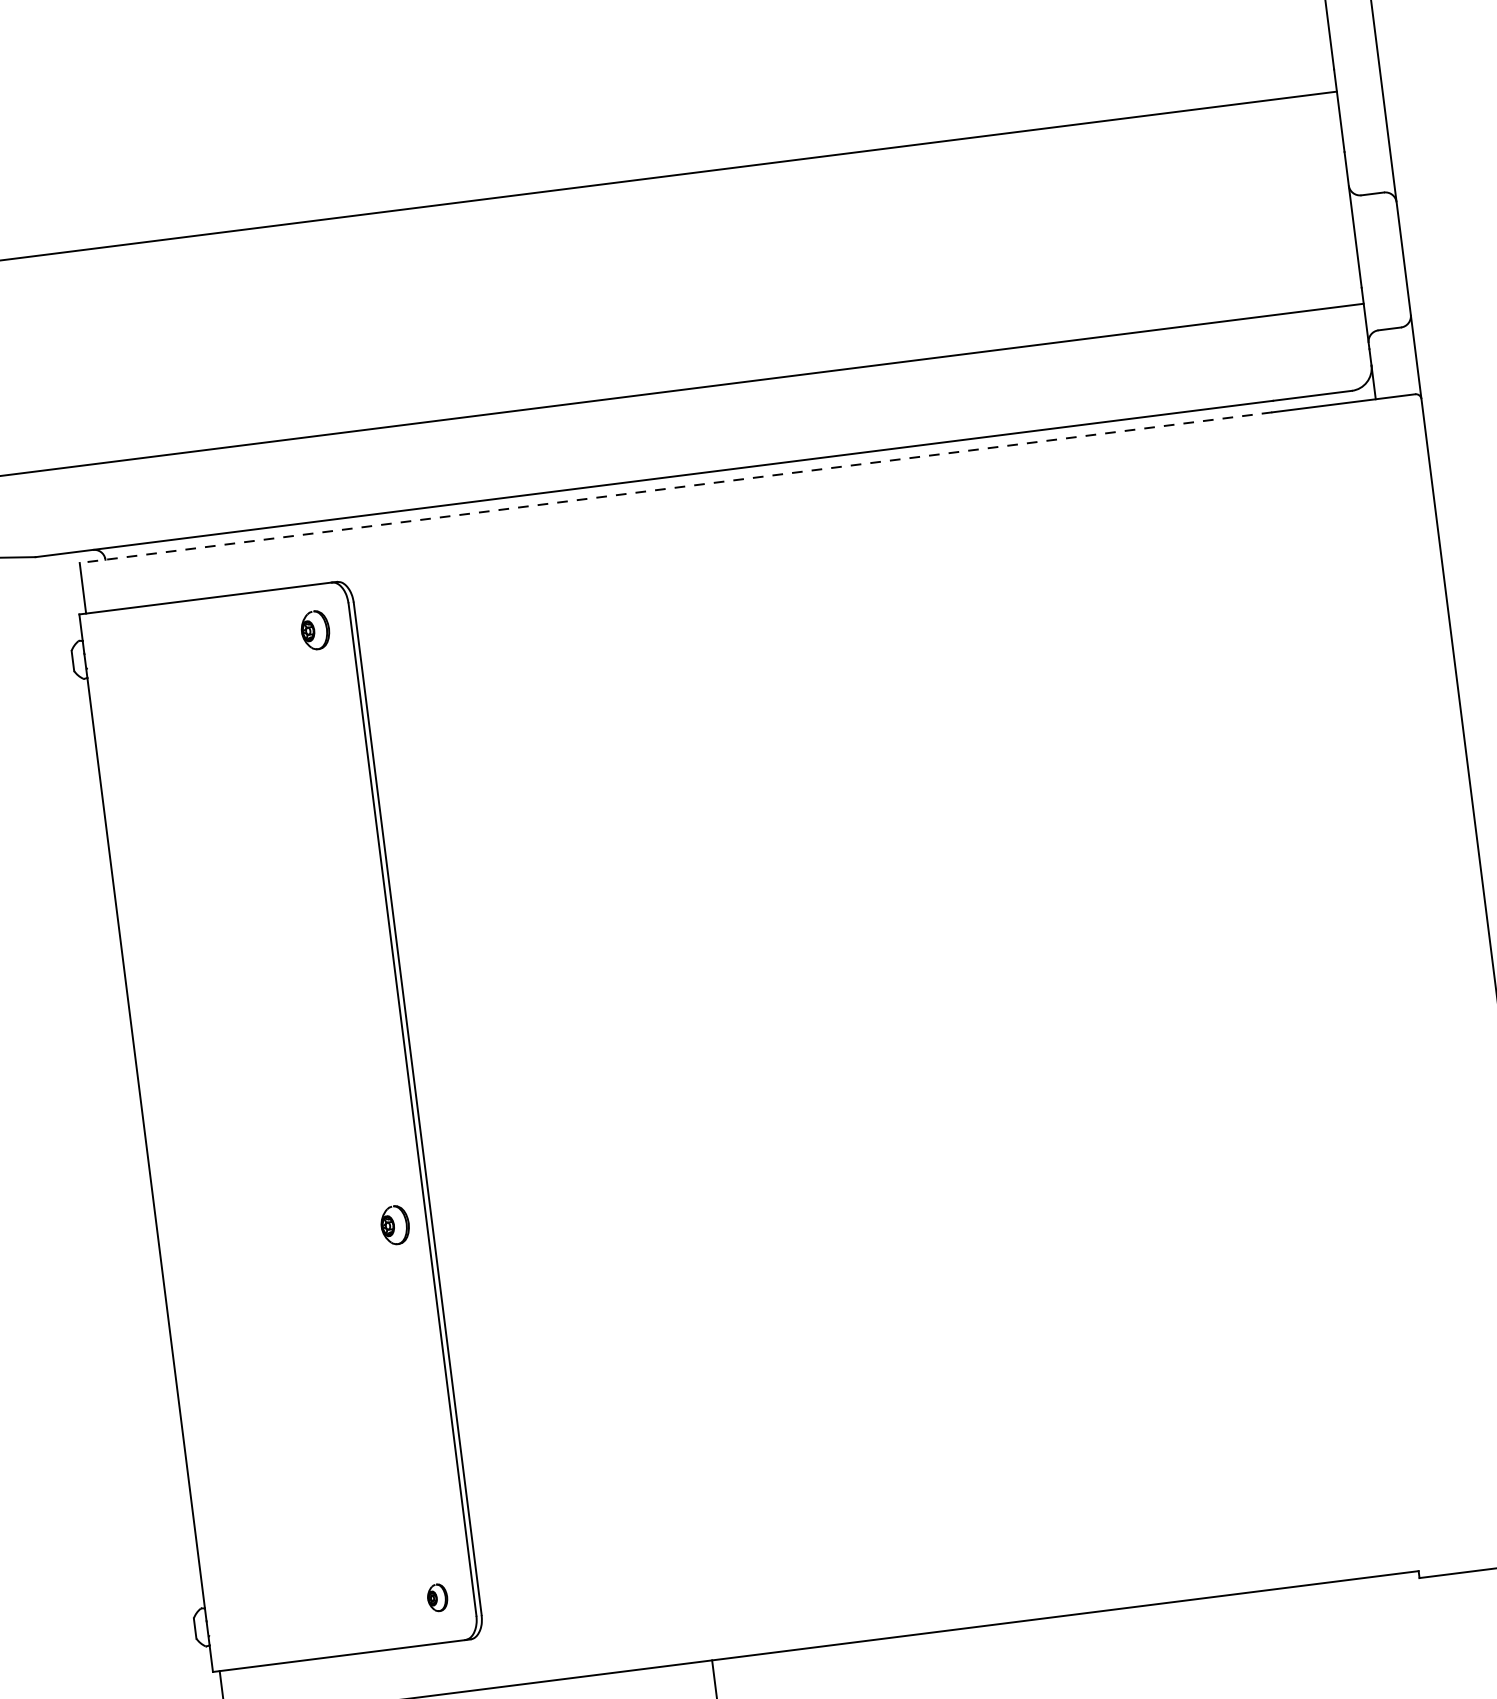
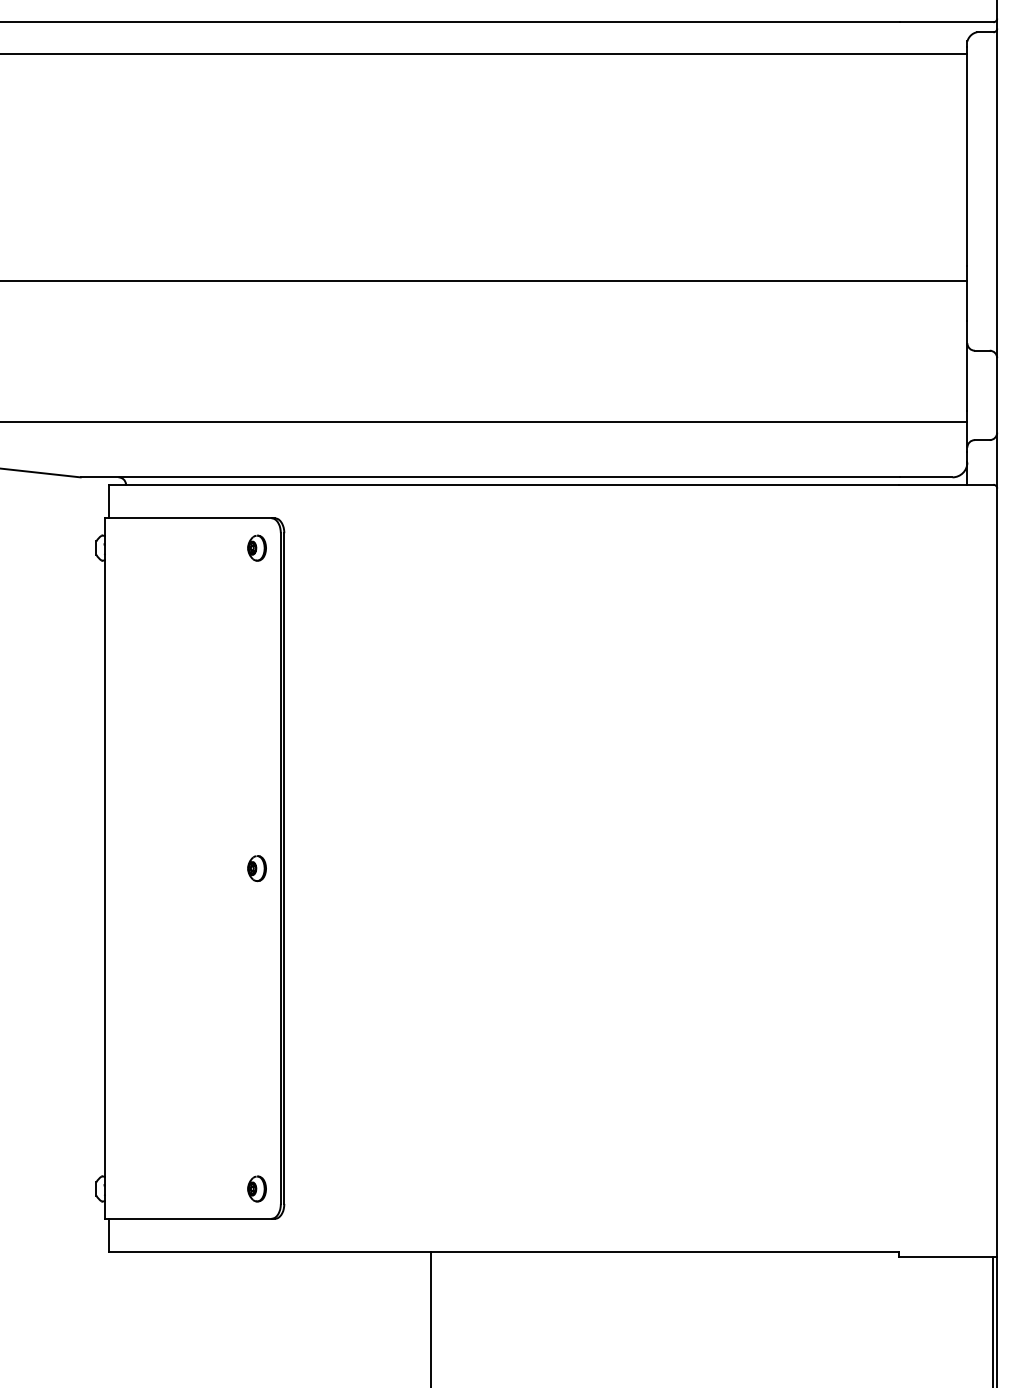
line: (675, 487) -> (503, 484), dashed -> solid
part: (394, 1225) -> (256, 868), moved
part: (436, 1597) -> (256, 1188), size x1.43

